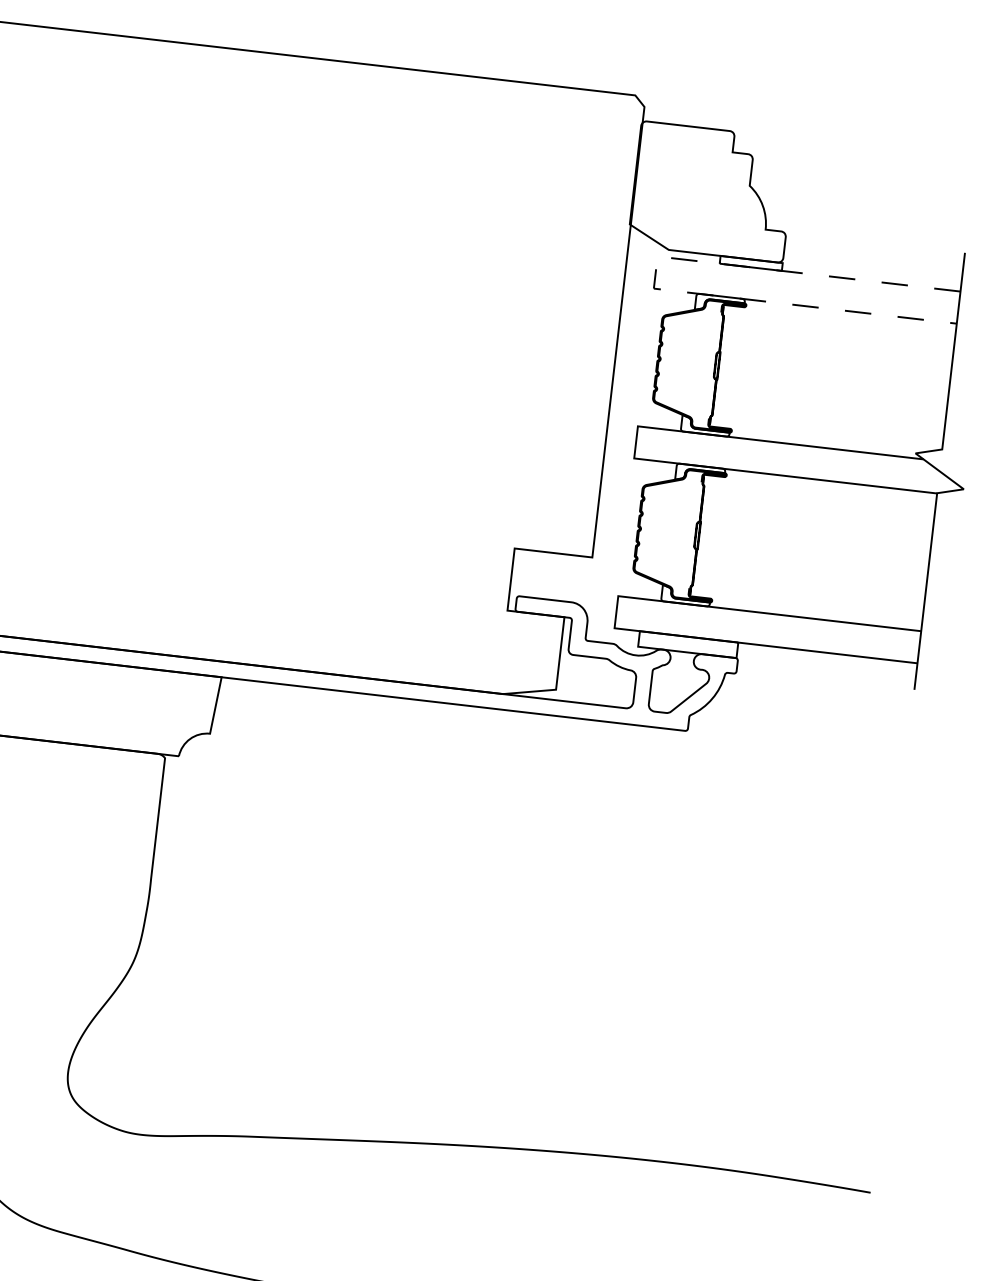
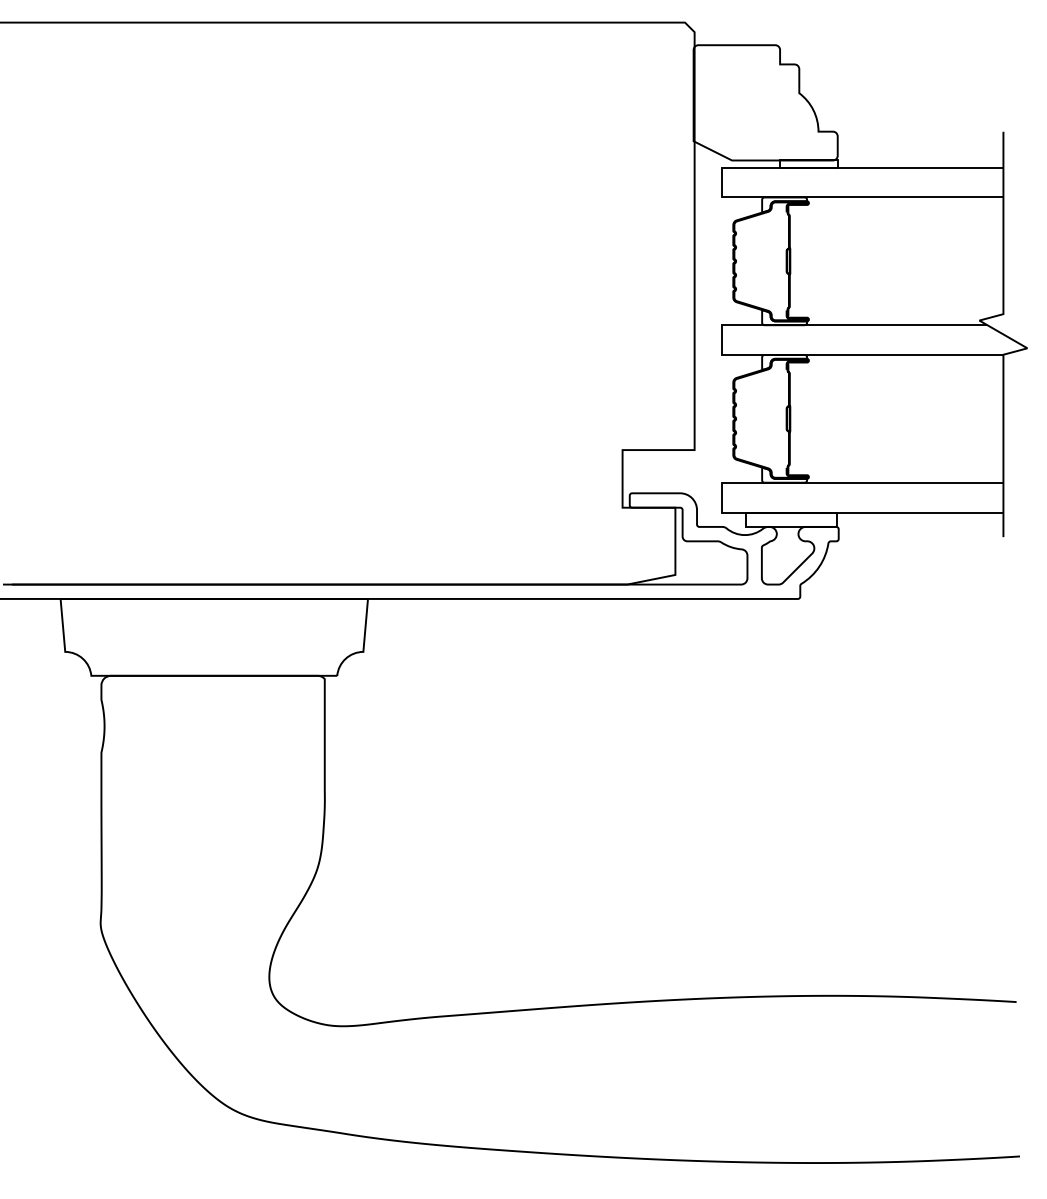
line: (655, 272) -> (722, 182), dashed -> solid

